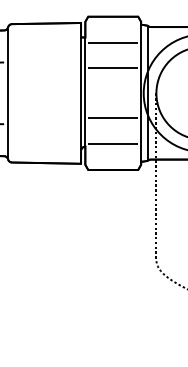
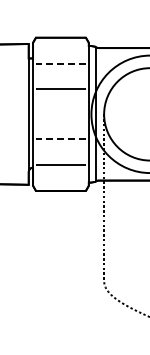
line: (113, 43) -> (61, 64), solid -> dashed
line: (113, 118) -> (61, 139), solid -> dashed

